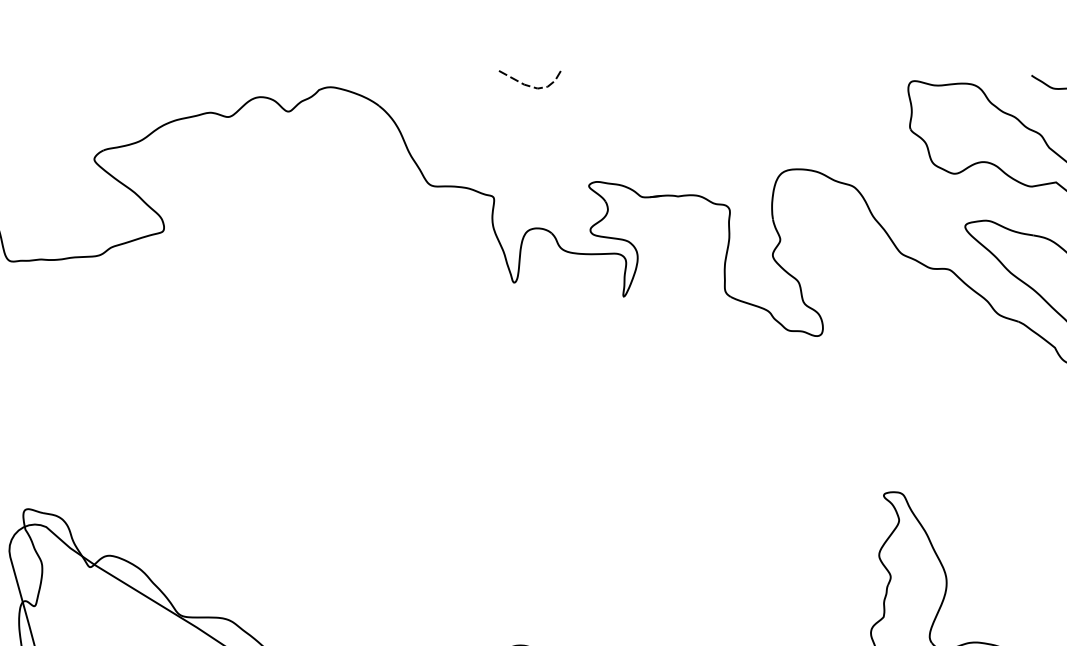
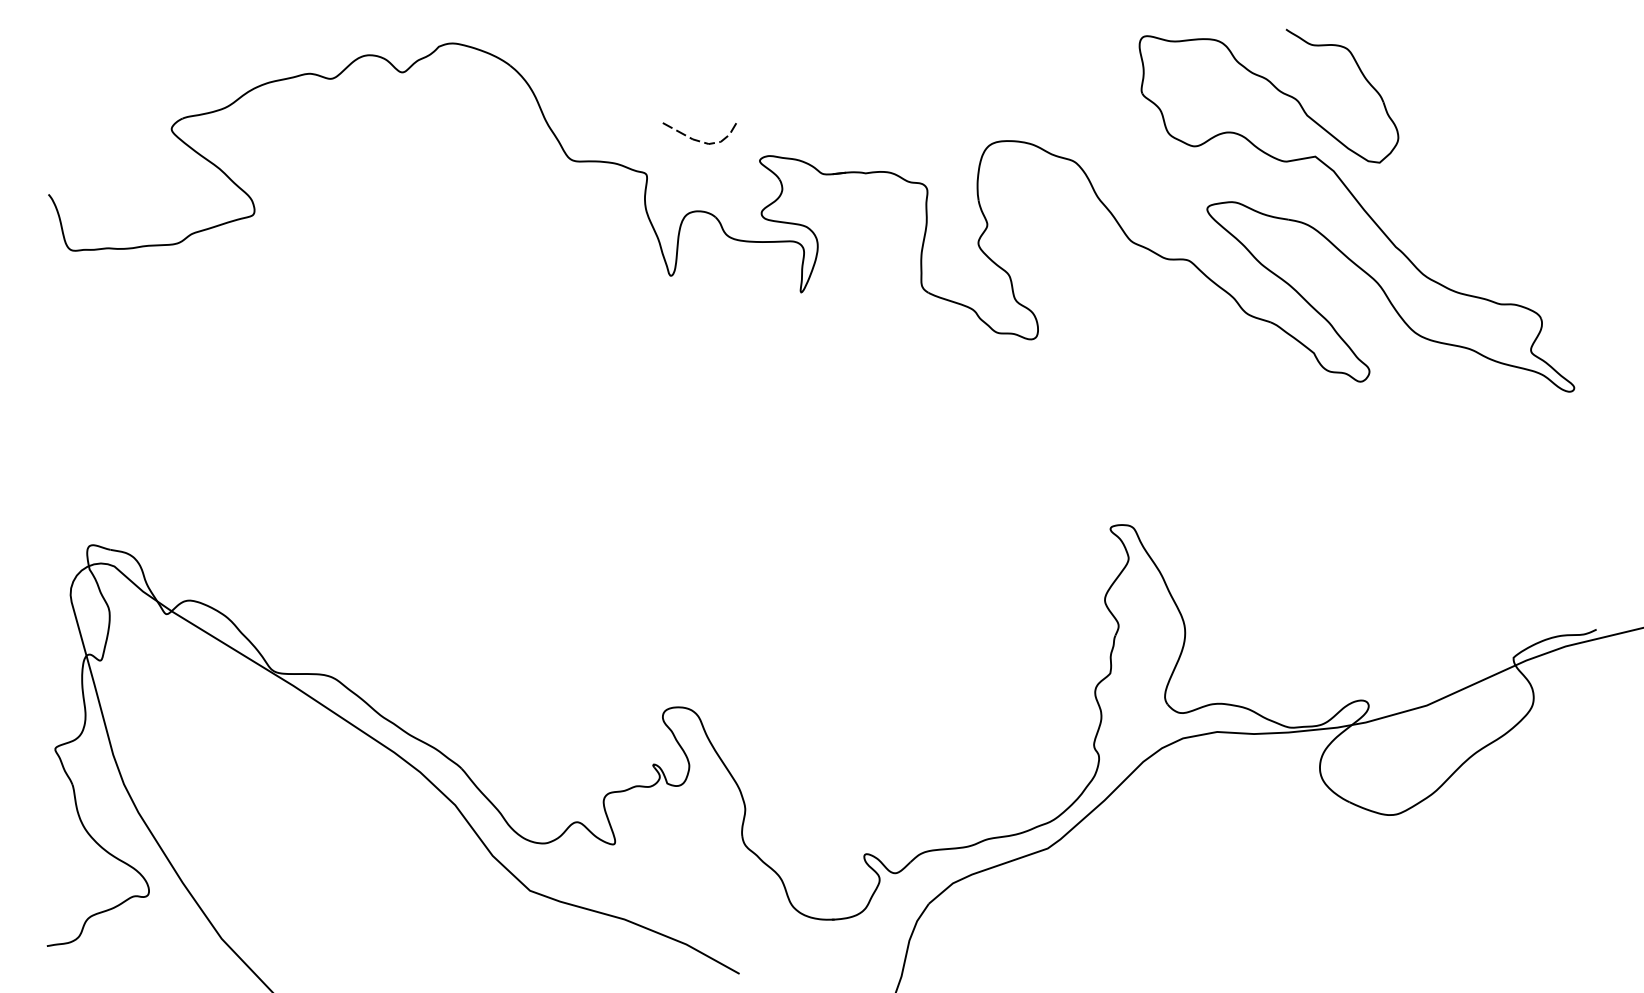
curve: (528, 84) -> (697, 139), moved

